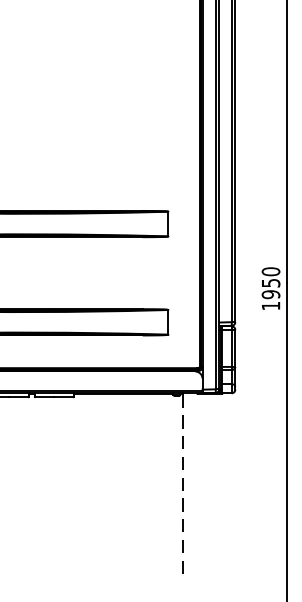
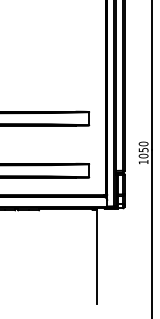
text: (270, 295) -> (143, 156), 1950 -> 1050
line: (184, 483) -> (97, 256), dashed -> solid

